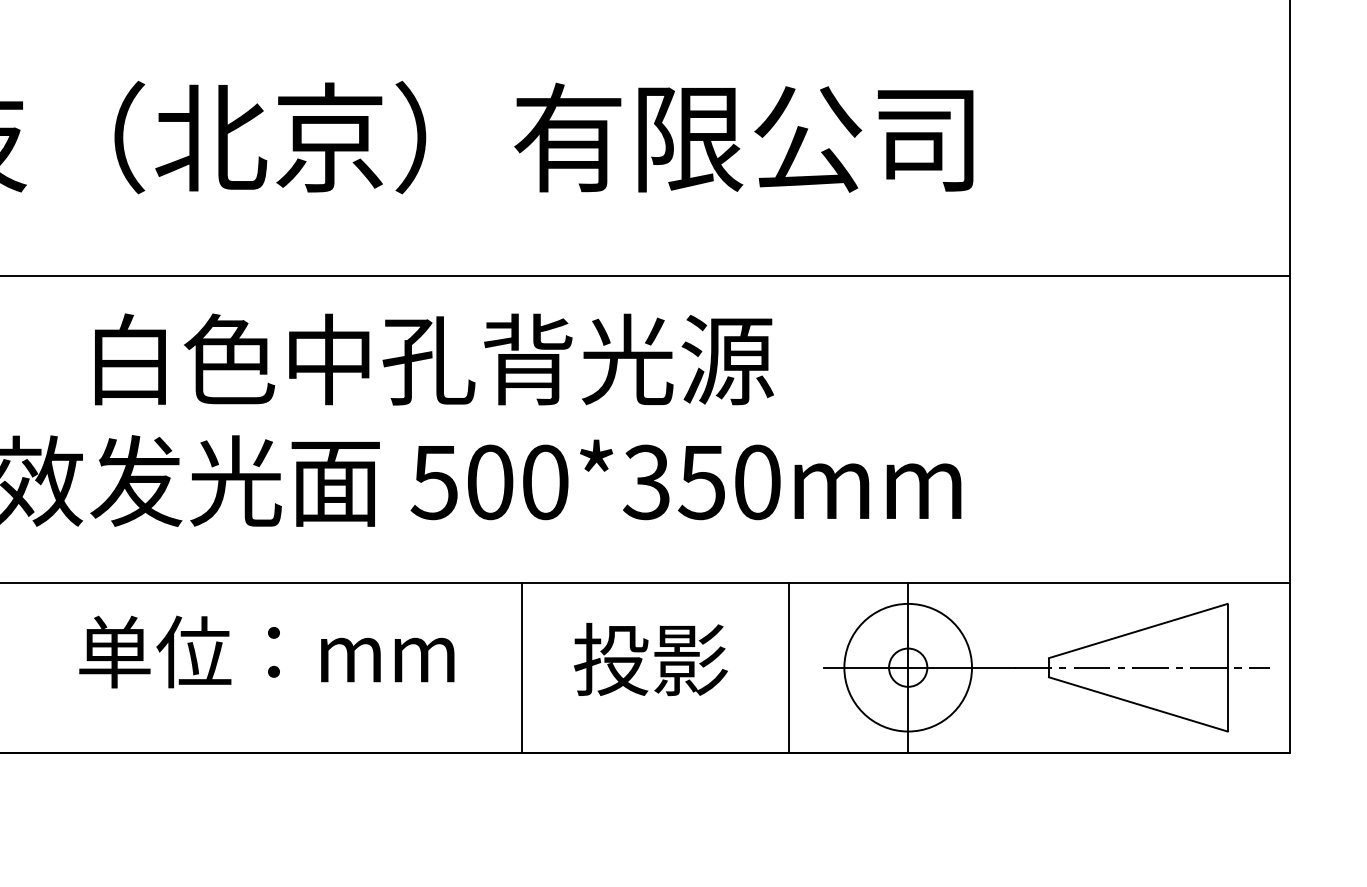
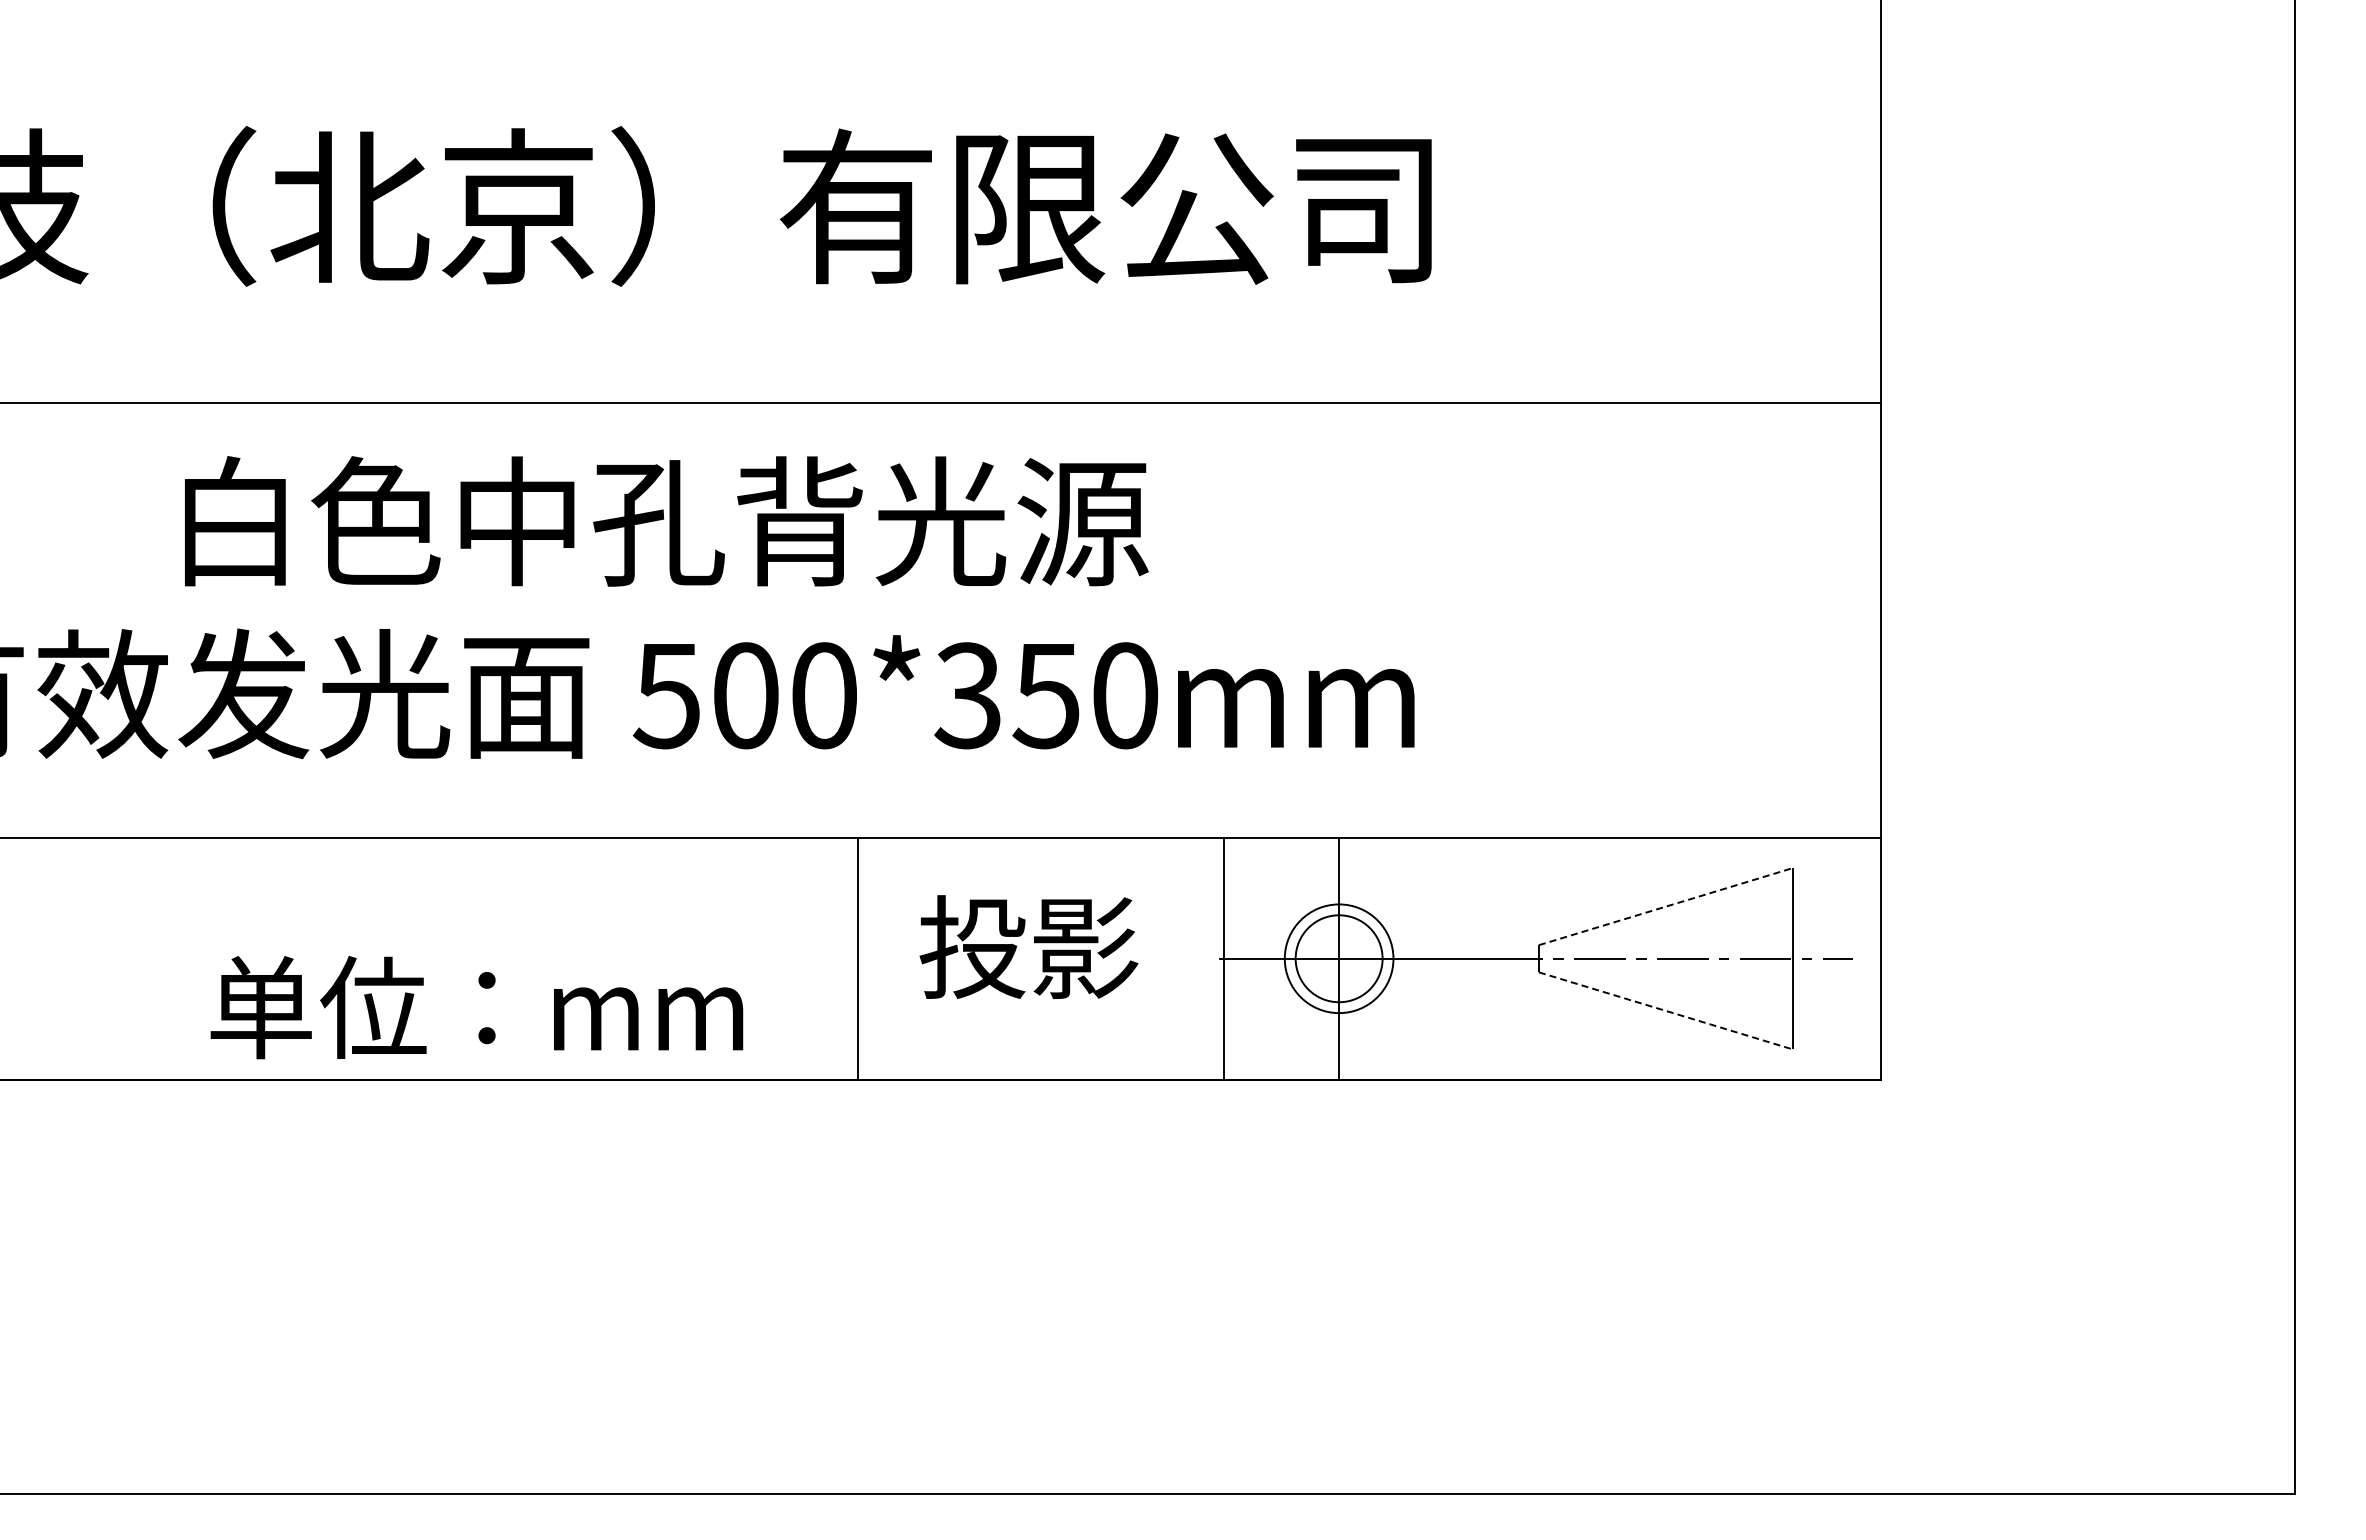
line: (1138, 630) -> (1665, 906), solid -> dashed
text: (266, 652) -> (476, 1007), moved
text: (650, 659) -> (1028, 946), moved
line: (522, 667) -> (858, 958), moved
line: (788, 667) -> (1223, 958), moved
circle: (907, 667) -> (1338, 958), size x0.6
circle: (907, 667) -> (1338, 958), size x1.6
line: (1138, 704) -> (1665, 1010), solid -> dashed

